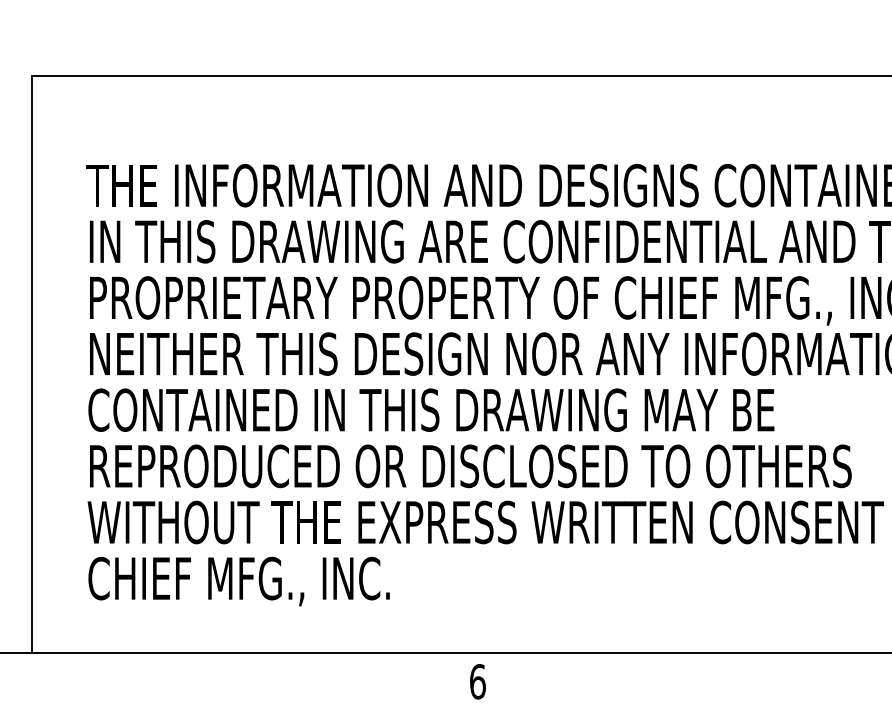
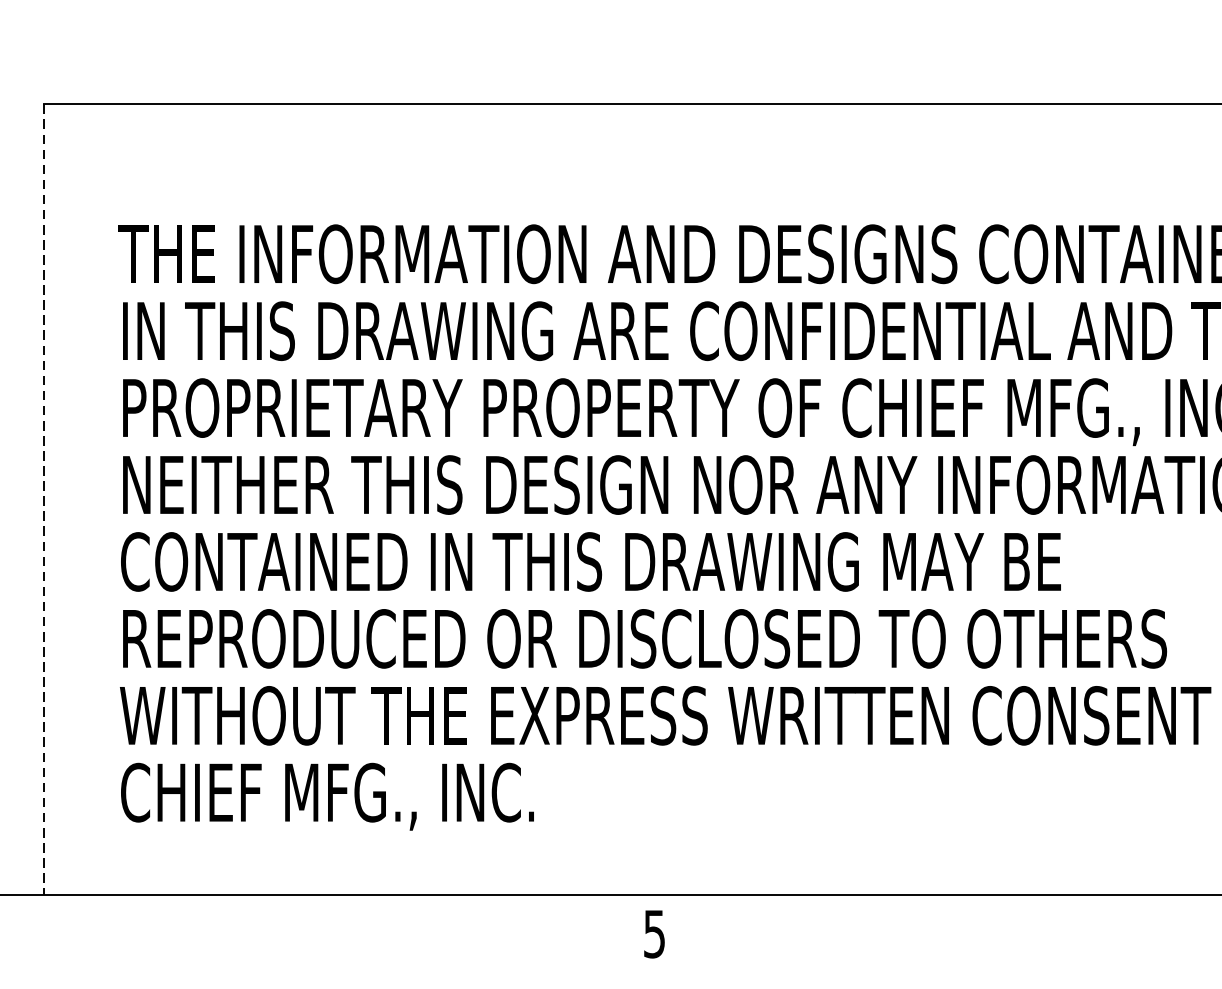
line: (32, 364) -> (44, 499), solid -> dashed
text: (477, 681) -> (654, 933), 6 -> 5

